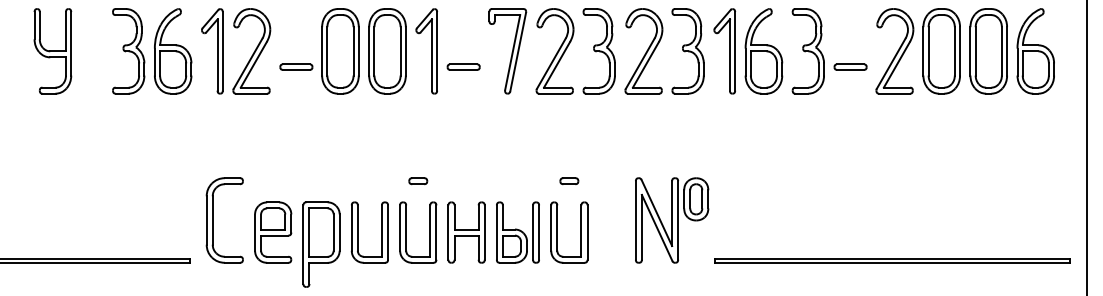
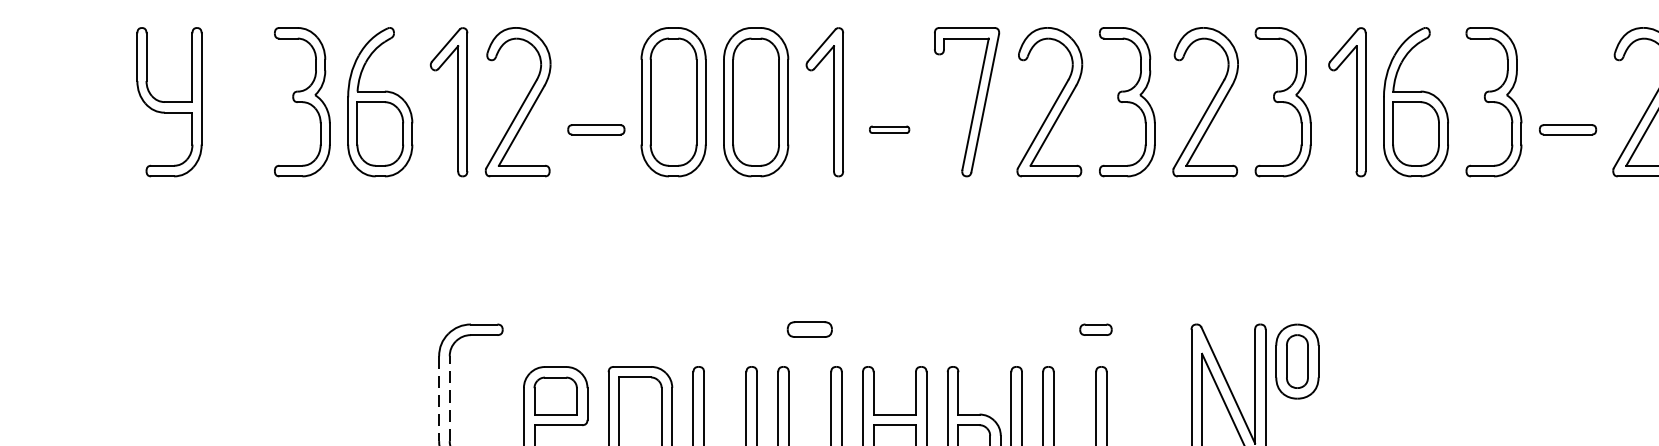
part: (463, 66) -> (889, 128), size x0.7
part: (418, 181) -> (810, 330), size x1.4
part: (569, 181) -> (1096, 330), moved
line: (206, 220) -> (438, 398), solid -> dashed
line: (212, 220) -> (449, 398), solid -> dashed

